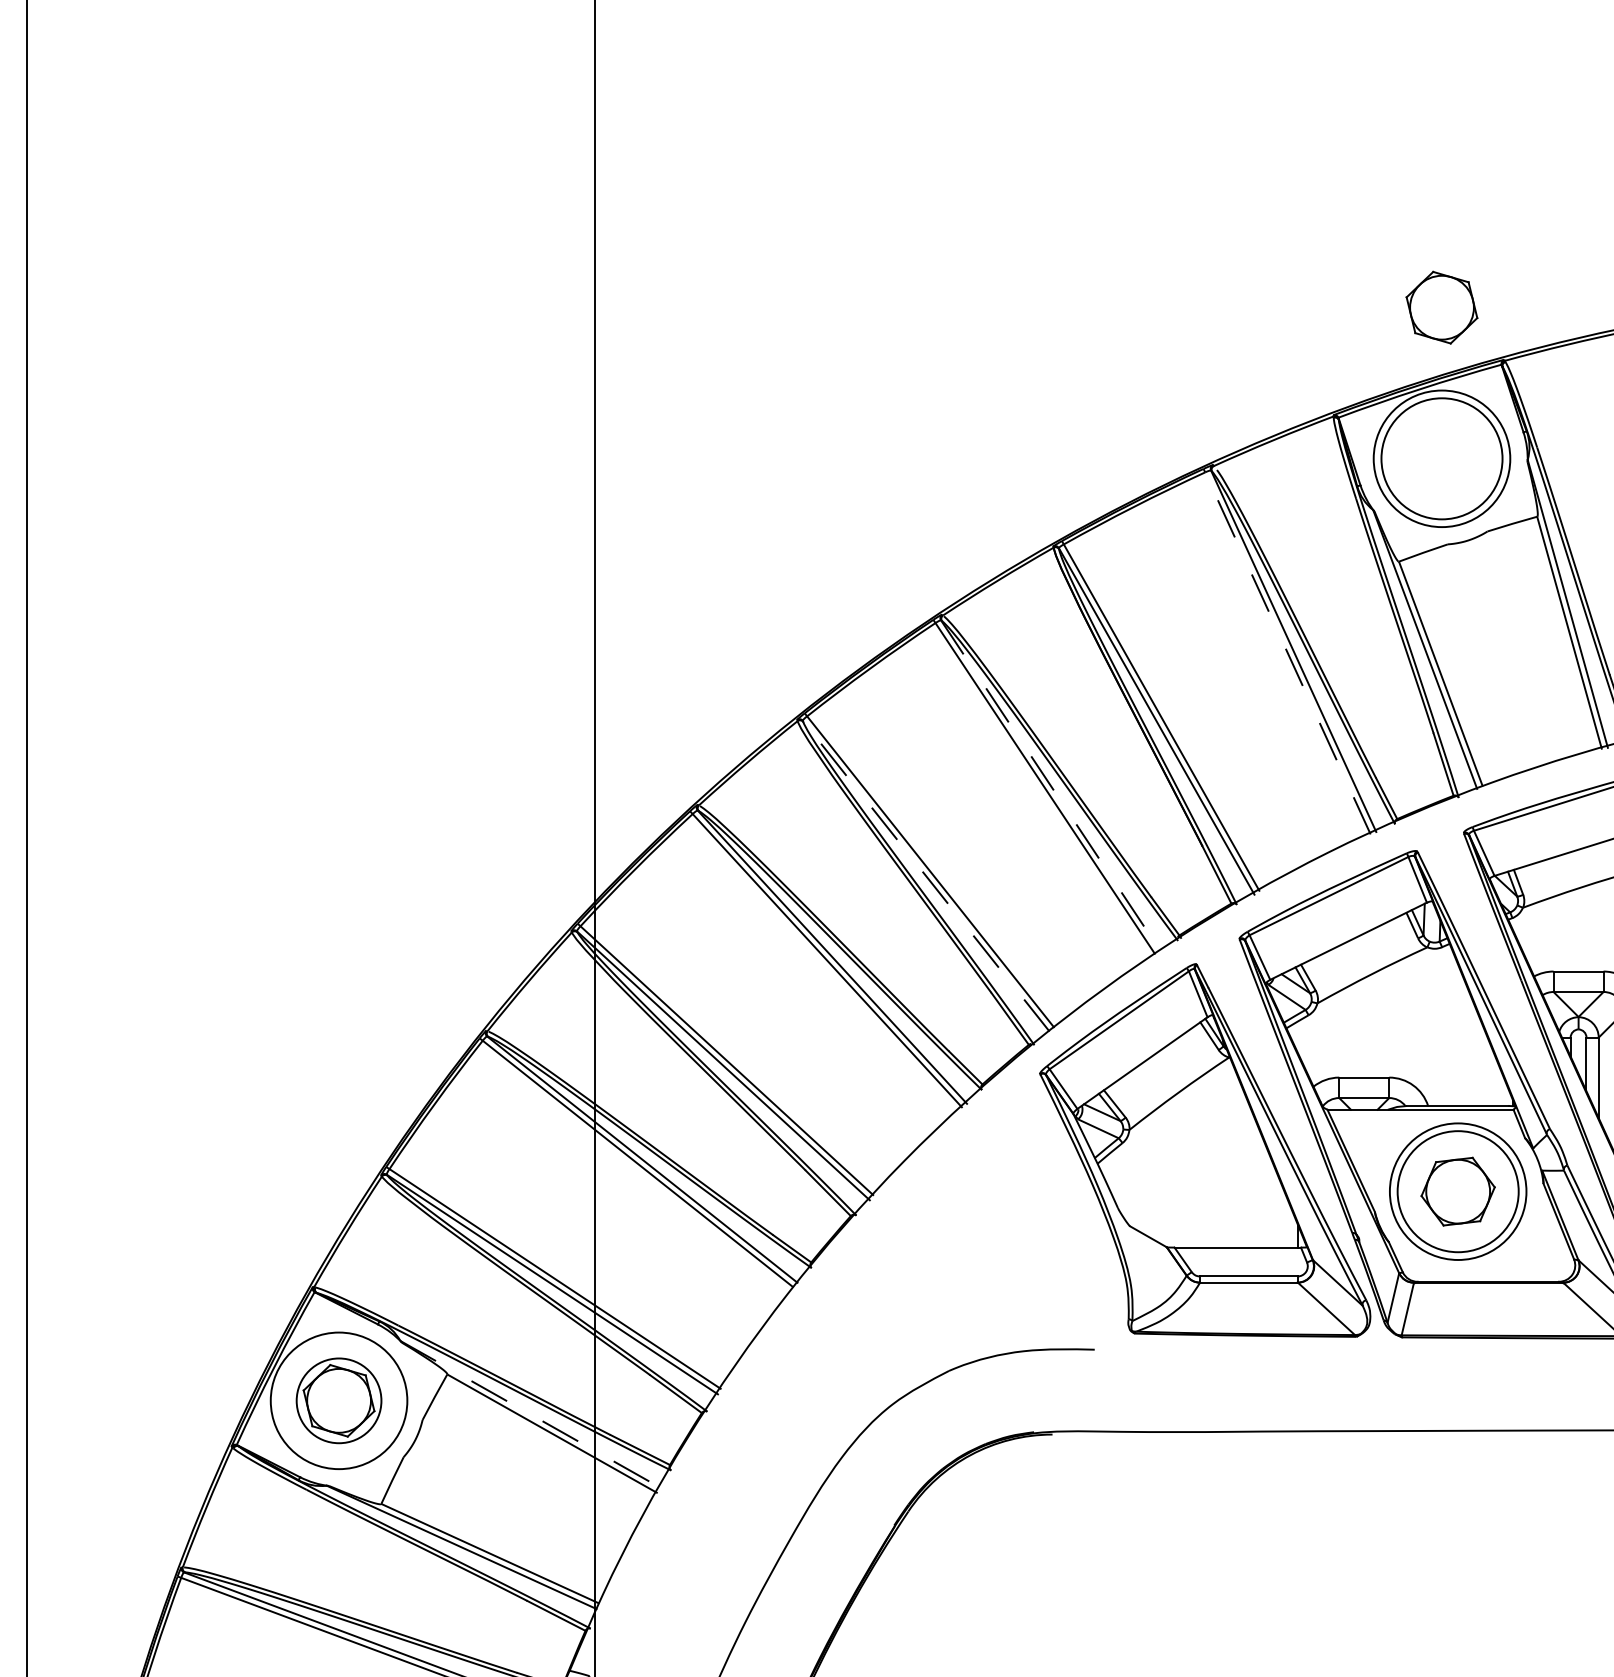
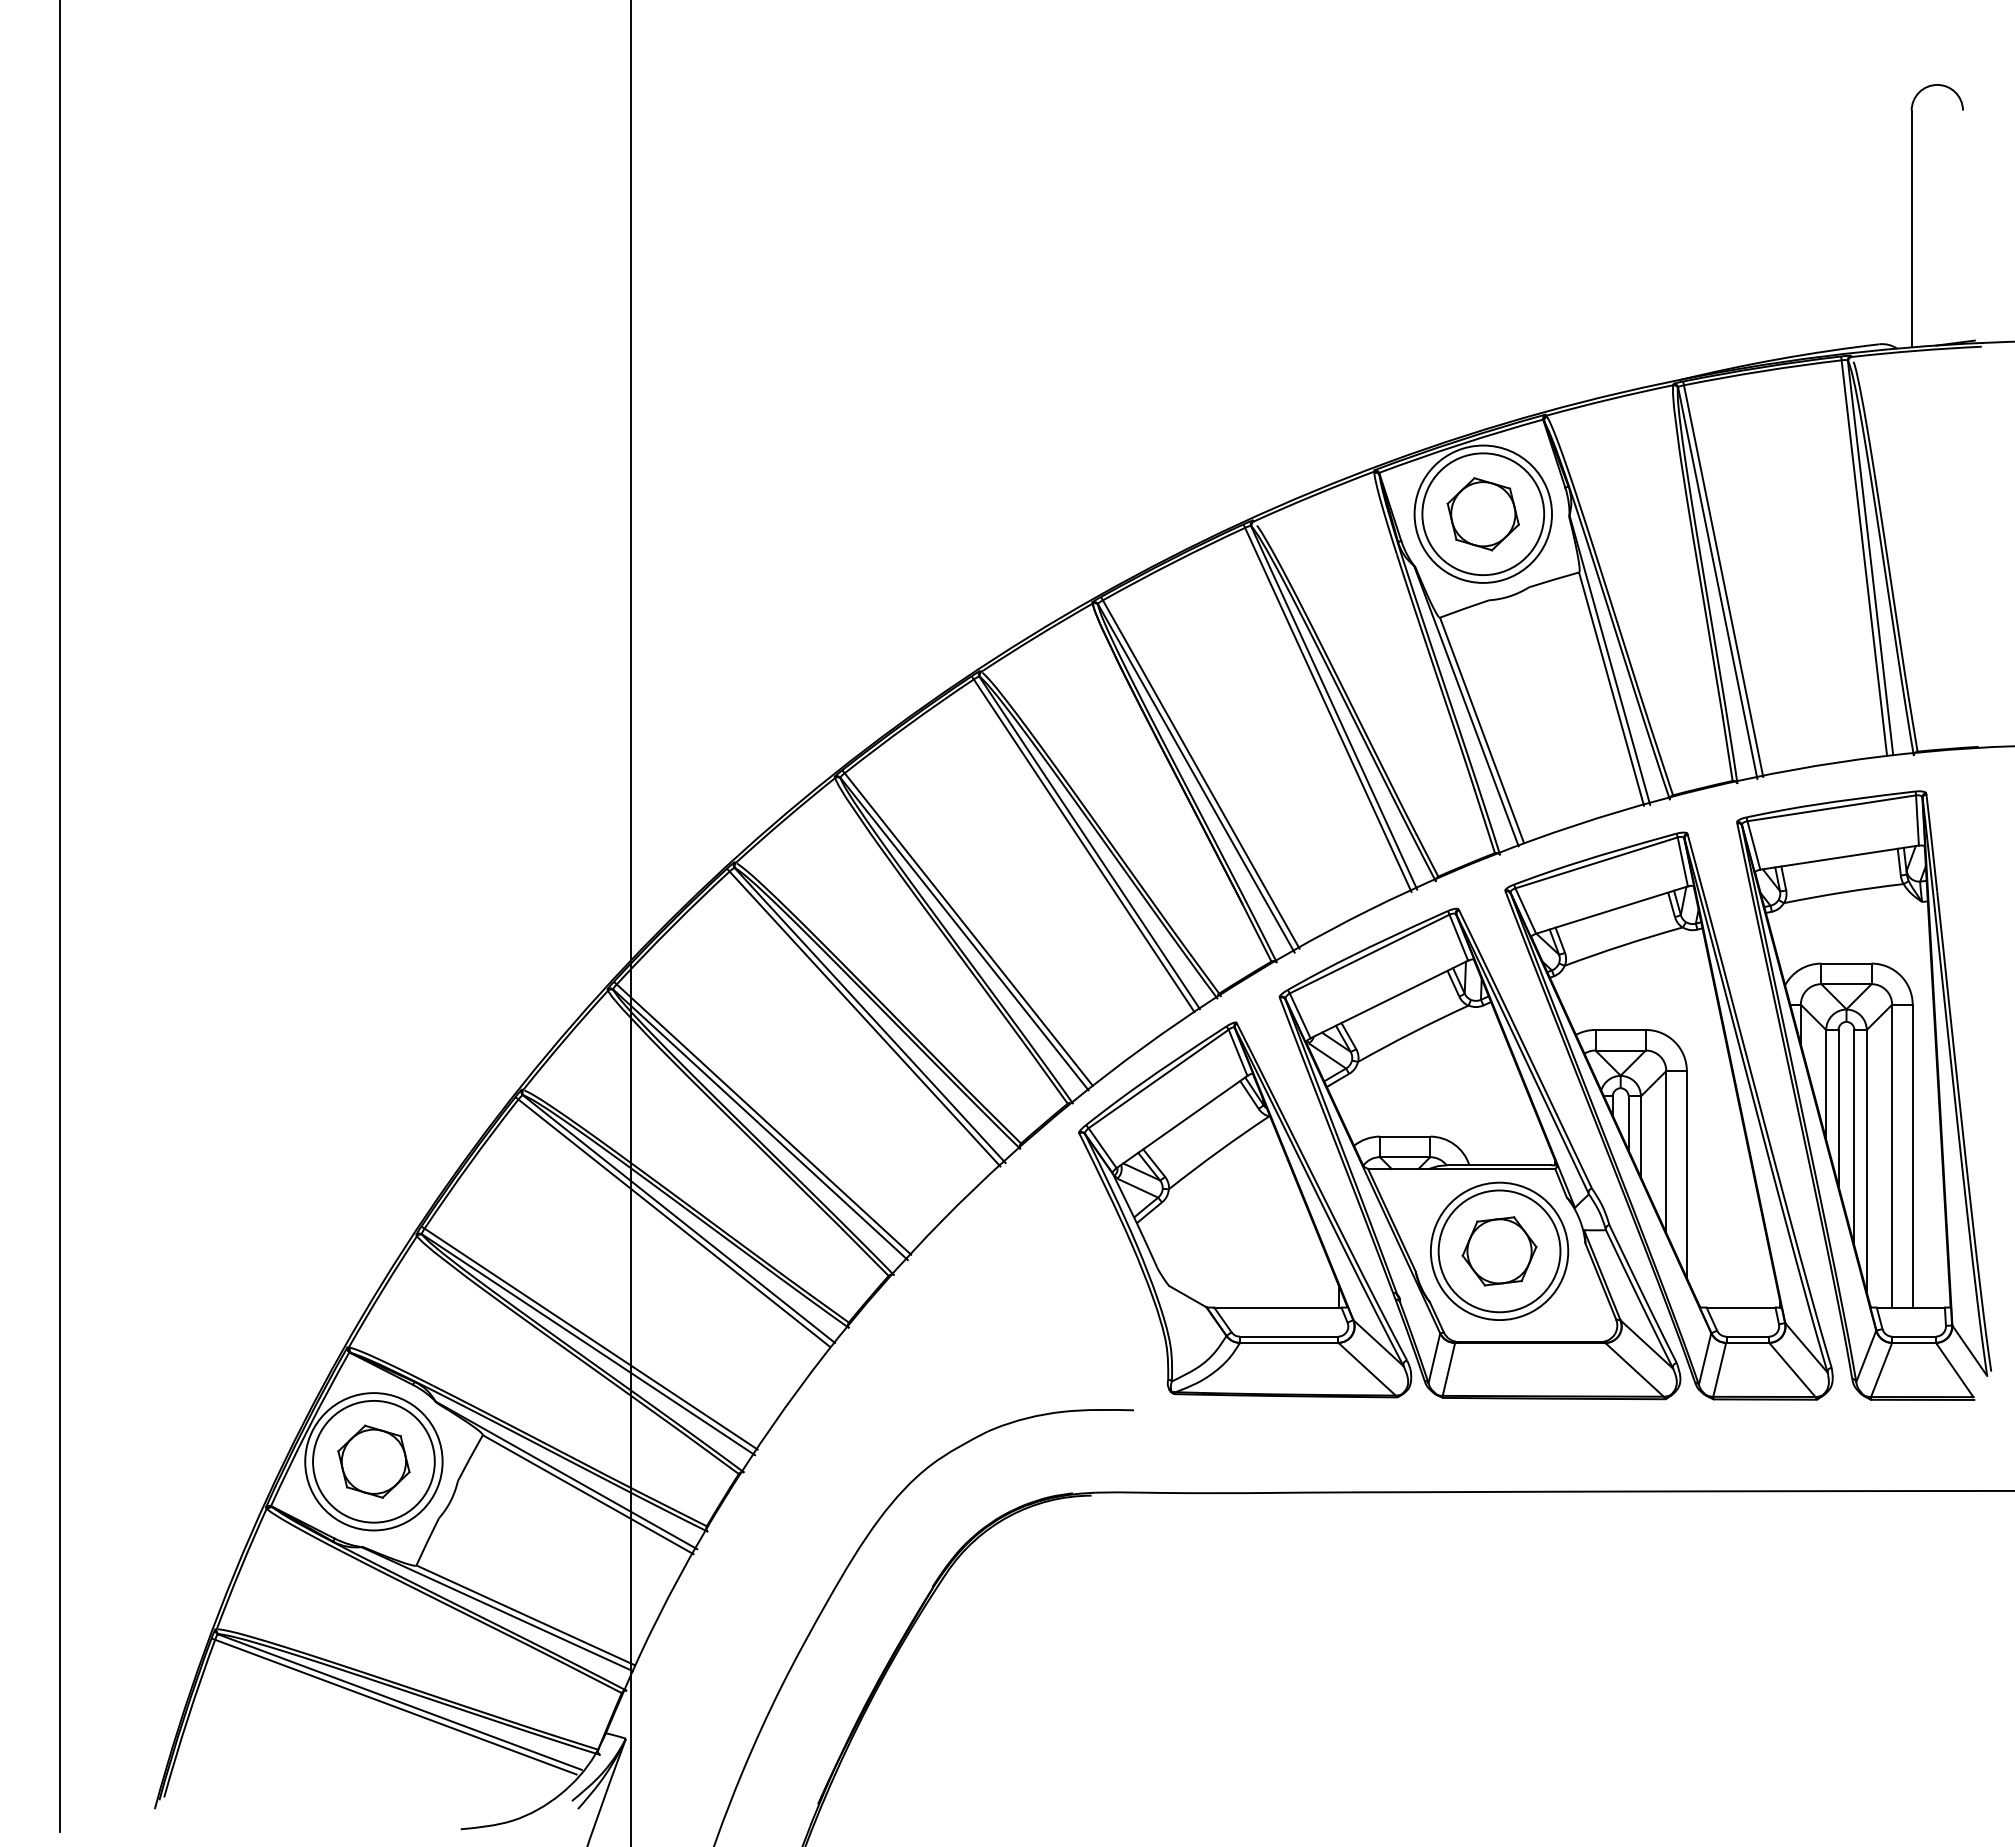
part: (1441, 307) -> (1482, 514), moved
line: (1288, 652) -> (1328, 709), dashed -> solid
line: (1050, 785) -> (1089, 842), dashed -> solid
line: (926, 876) -> (964, 934), dashed -> solid
circle: (338, 1400) -> (373, 1461), size x1.43
line: (530, 1414) -> (566, 1475), dashed -> solid

